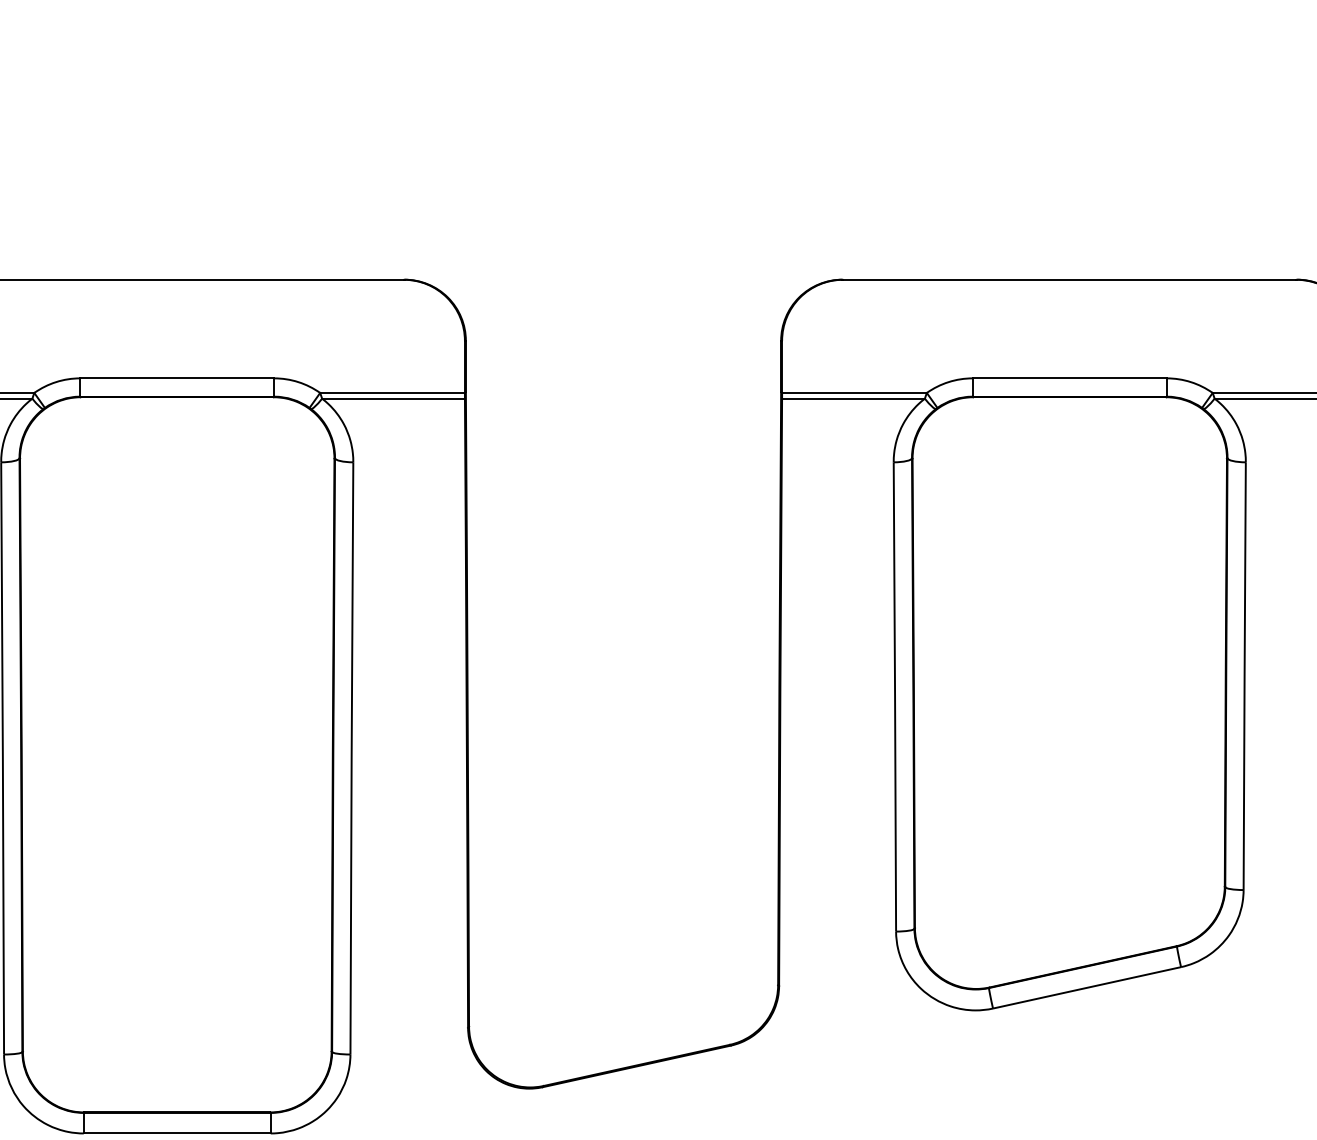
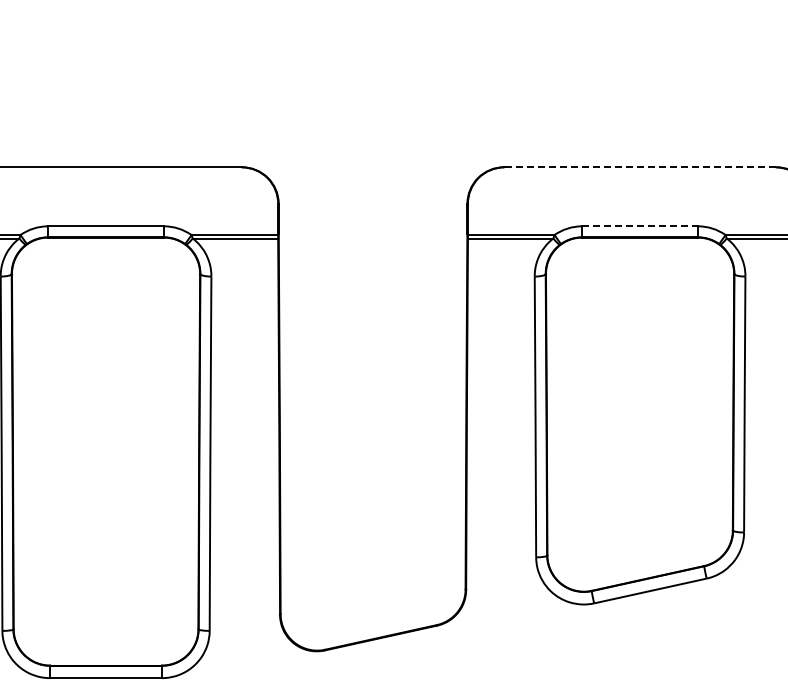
line: (1070, 280) -> (640, 167), solid -> dashed
line: (1070, 378) -> (640, 226), solid -> dashed

